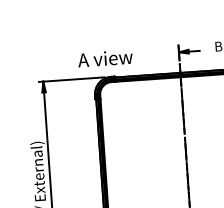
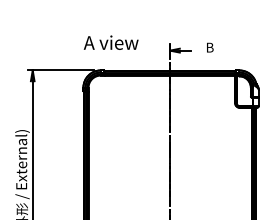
text: (104, 58) -> (110, 42), moved

